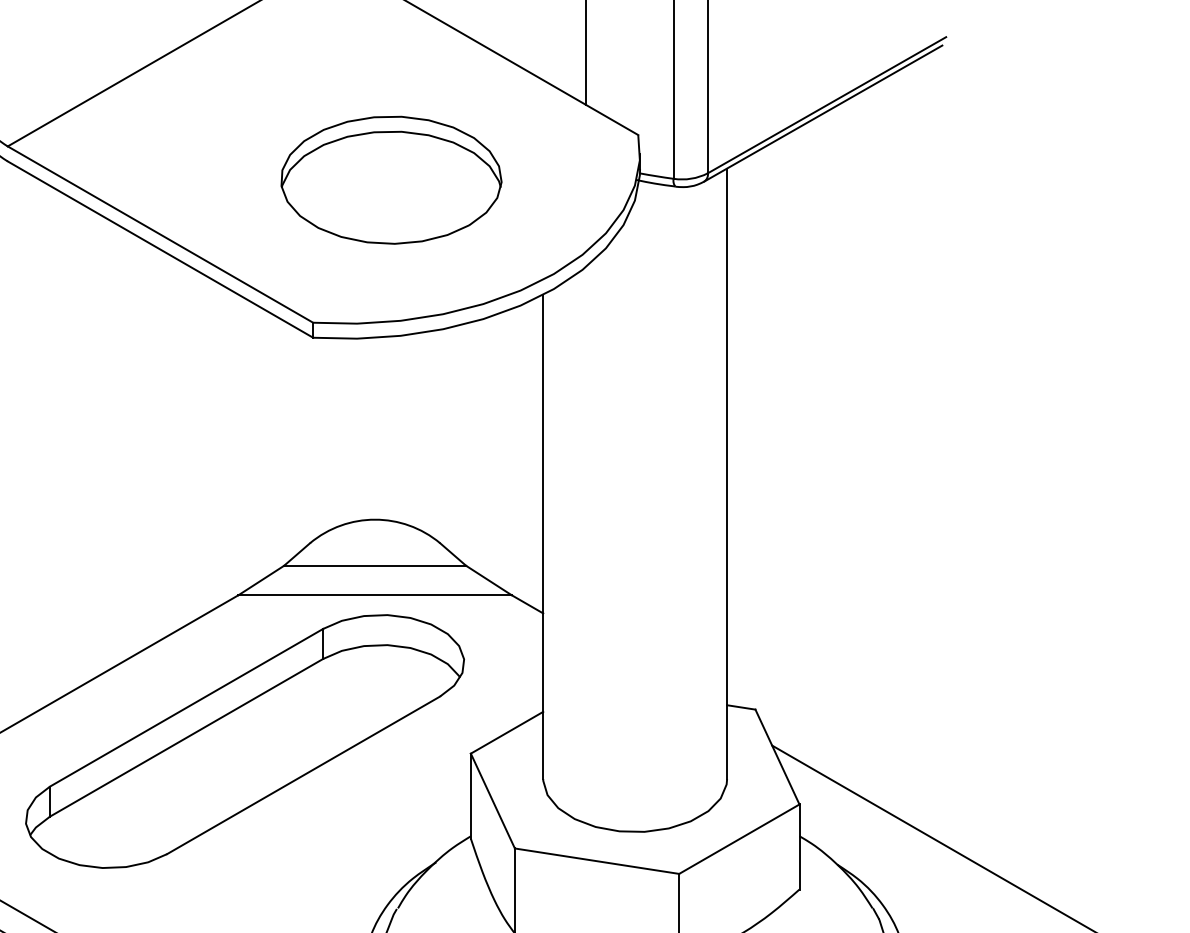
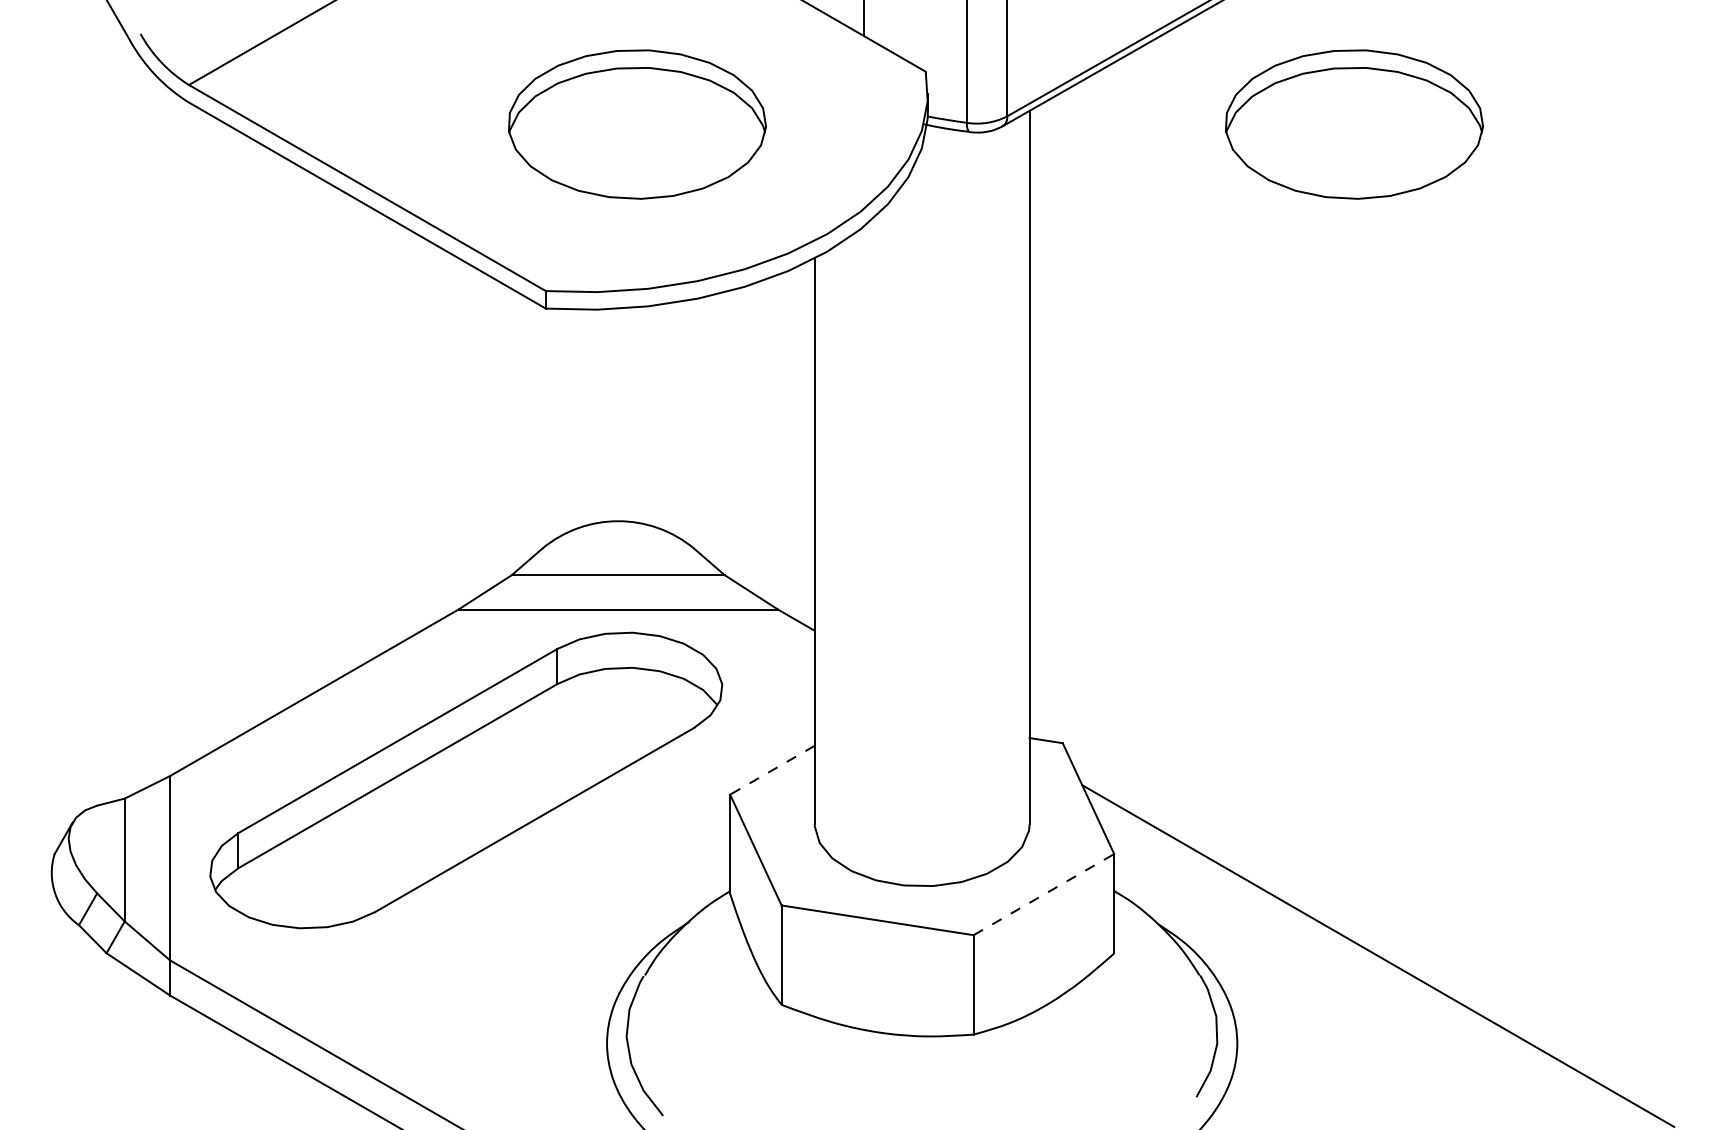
part: (1005, 180) -> (1354, 124), added
line: (507, 732) -> (772, 770), solid -> dashed
line: (739, 839) -> (1044, 894), solid -> dashed

